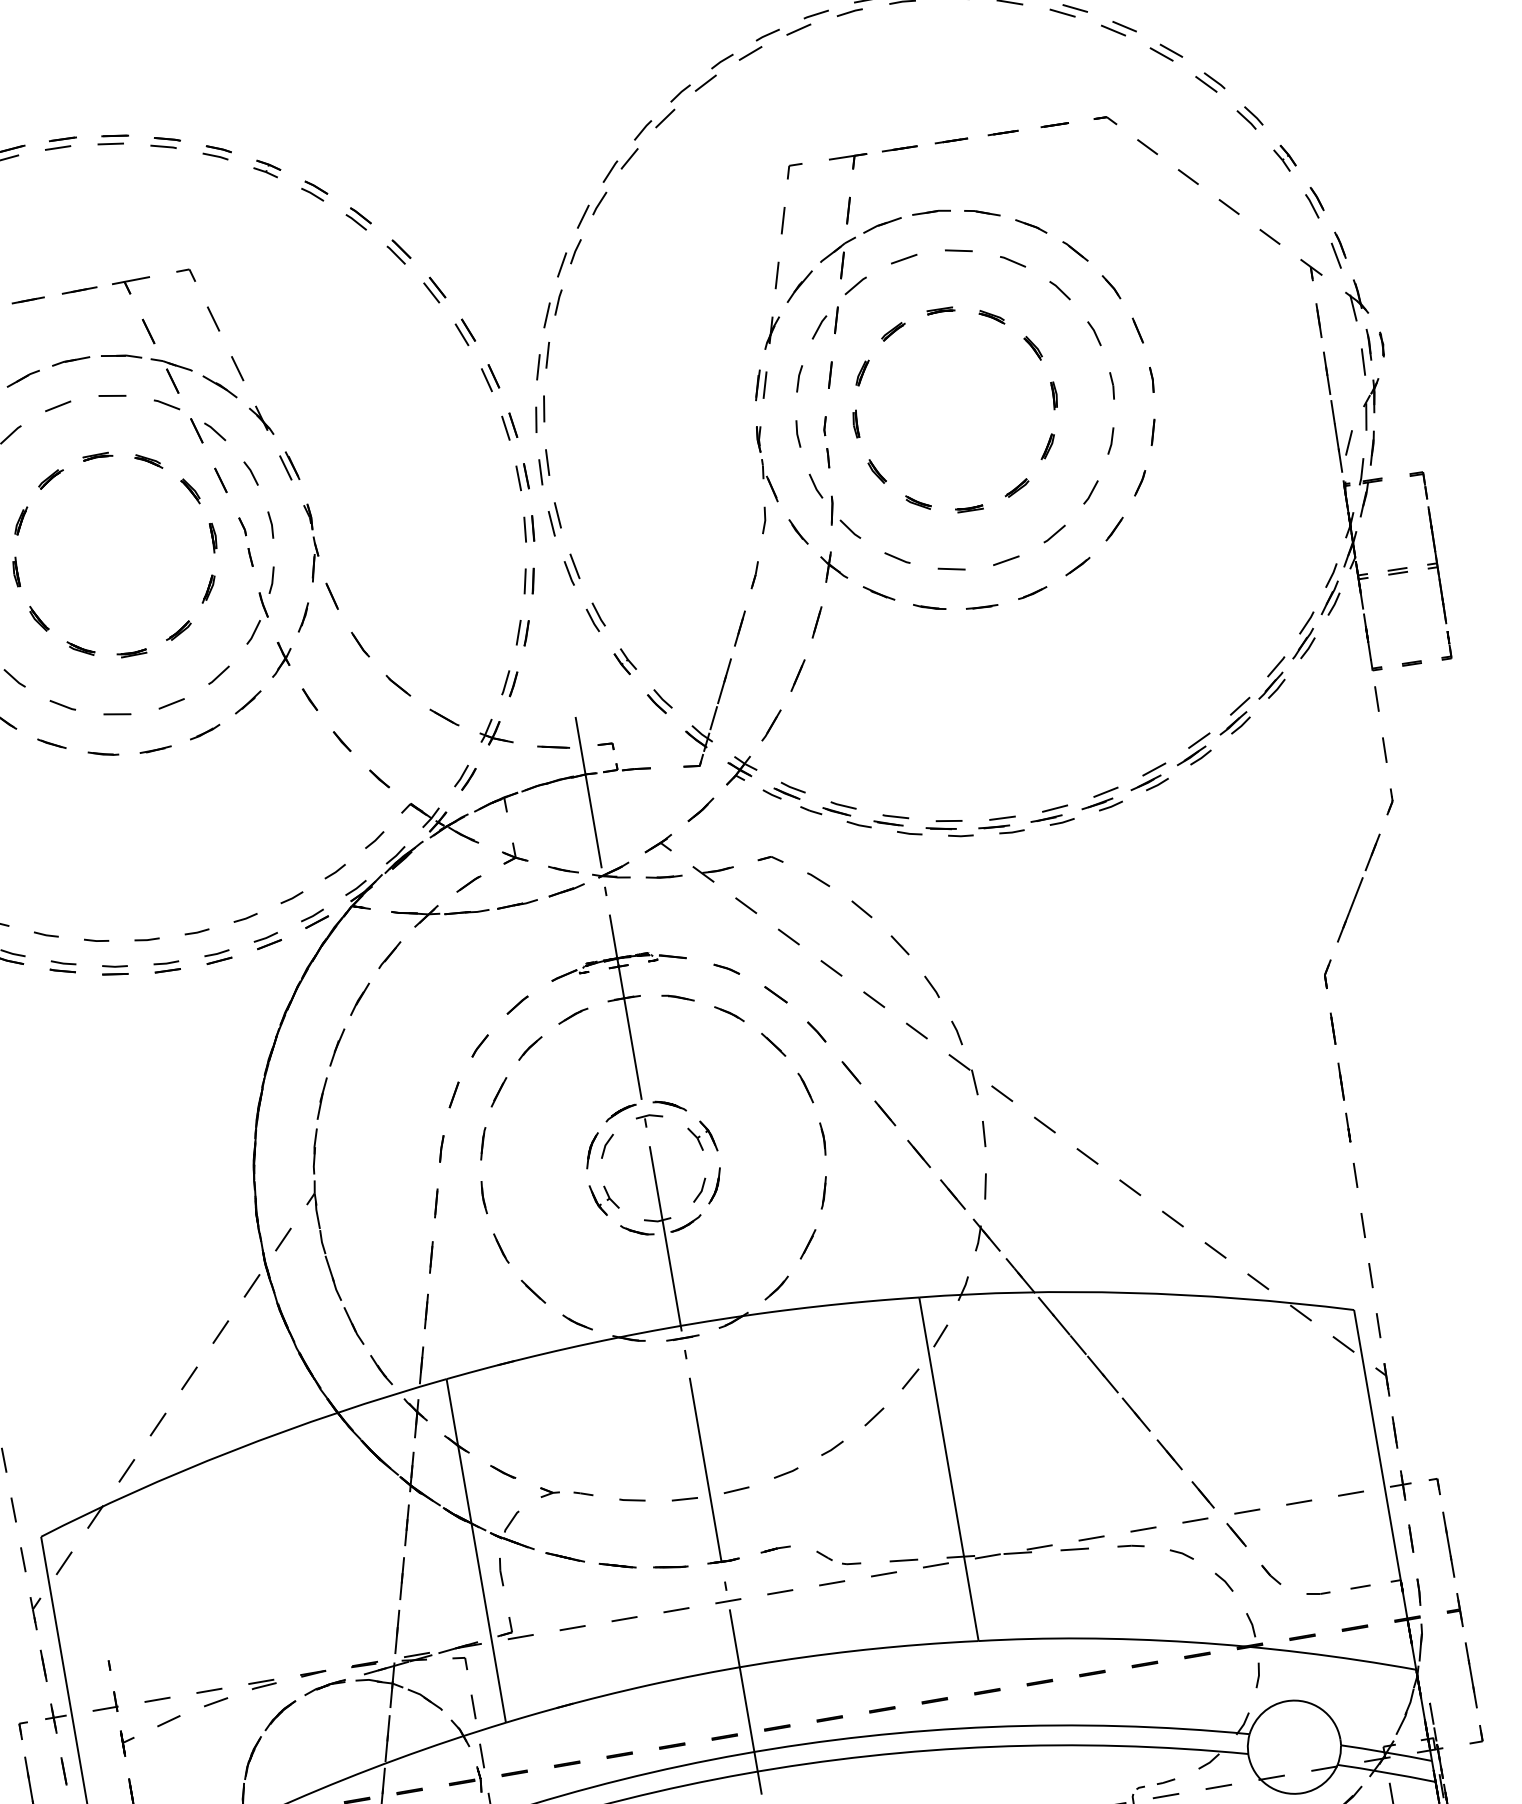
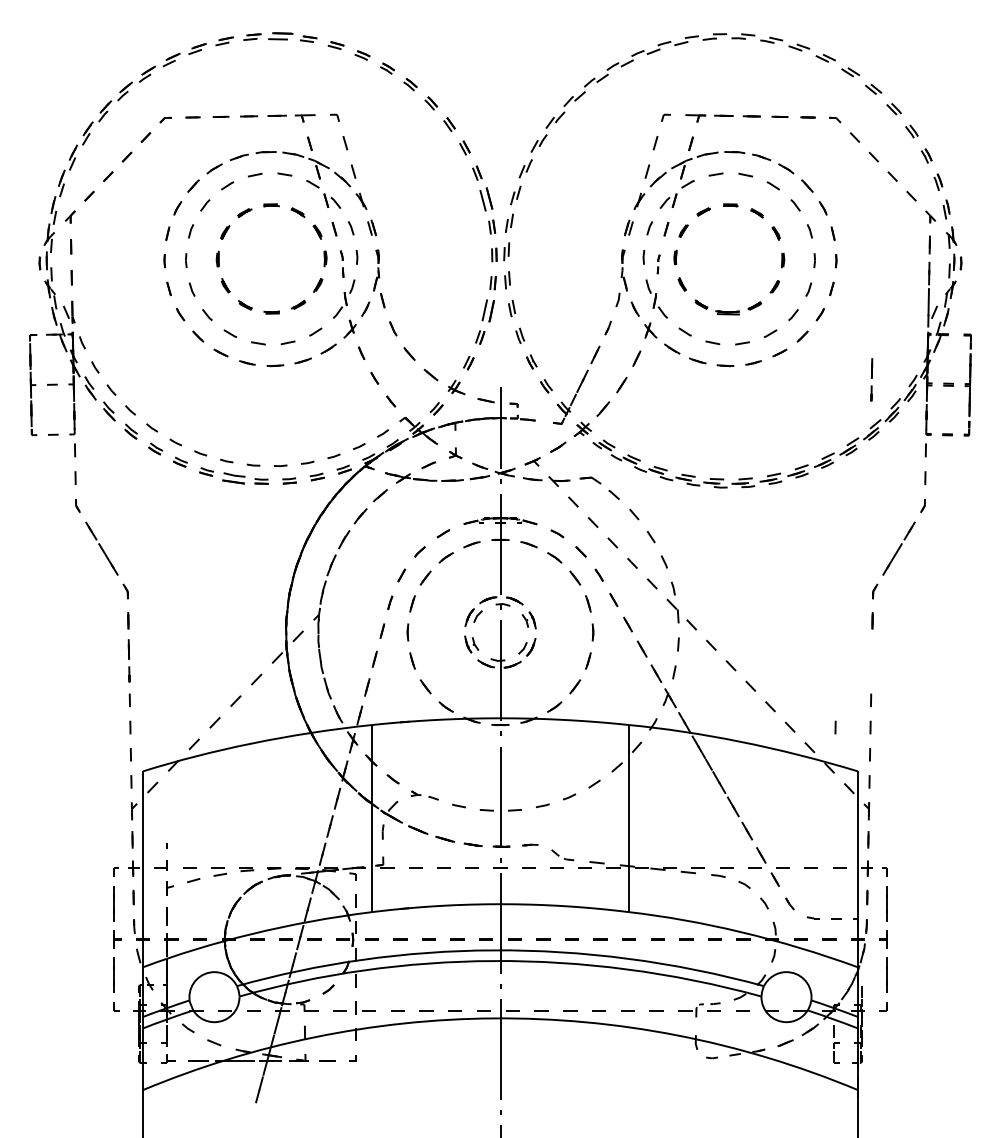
part: (60, 143) -> (280, 36), size x1.4
part: (490, 377) -> (486, 199), size x1.6
part: (826, 442) -> (658, 264), size x0.7
part: (968, 508) -> (727, 312), size x1.6
part: (529, 580) -> (488, 310), size x1.6
part: (770, 858) -> (590, 479), size x1.6
part: (114, 970) -> (233, 478), size x1.6
line: (1343, 1100) -> (871, 378), moved
line: (1298, 1236) -> (835, 727), added

